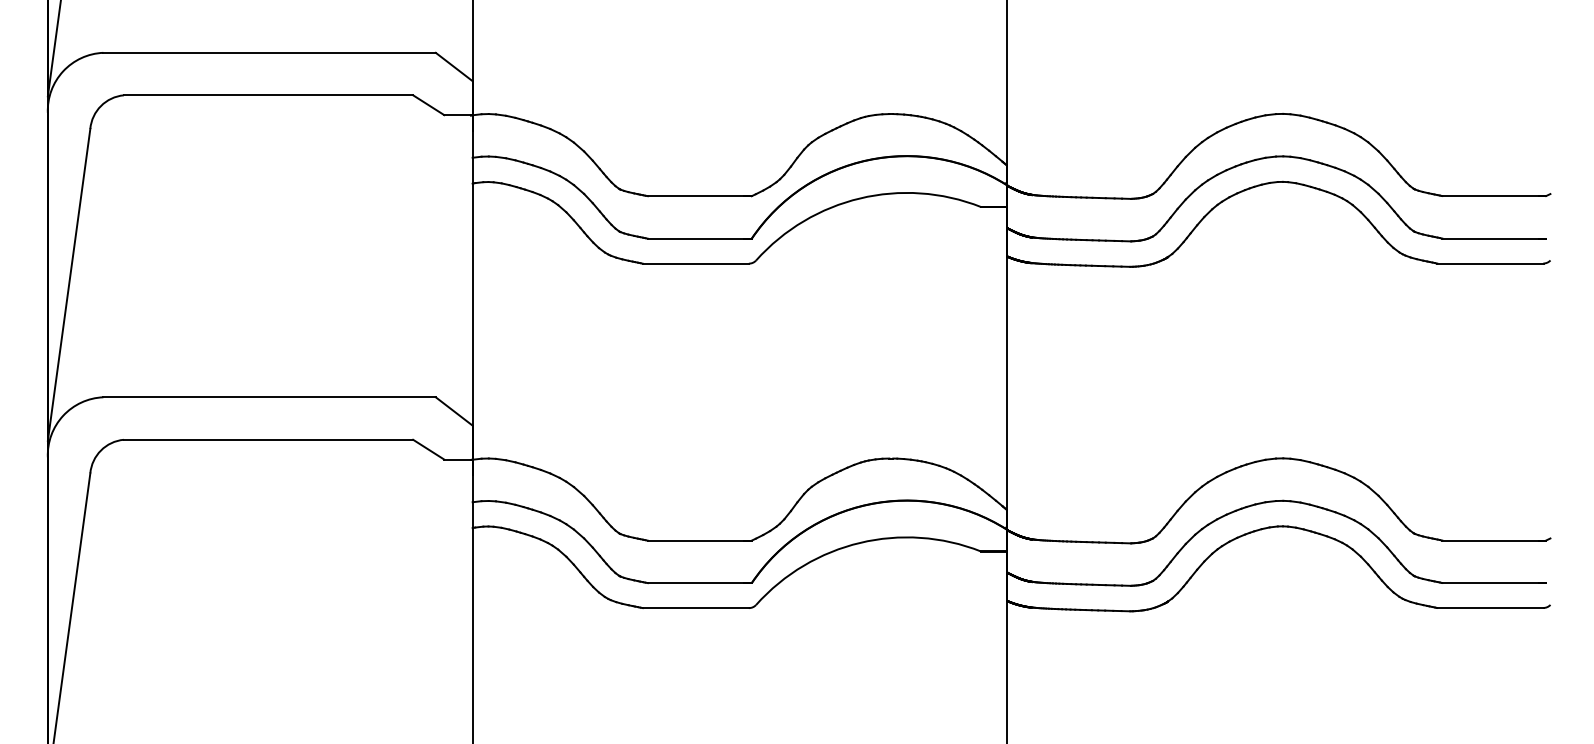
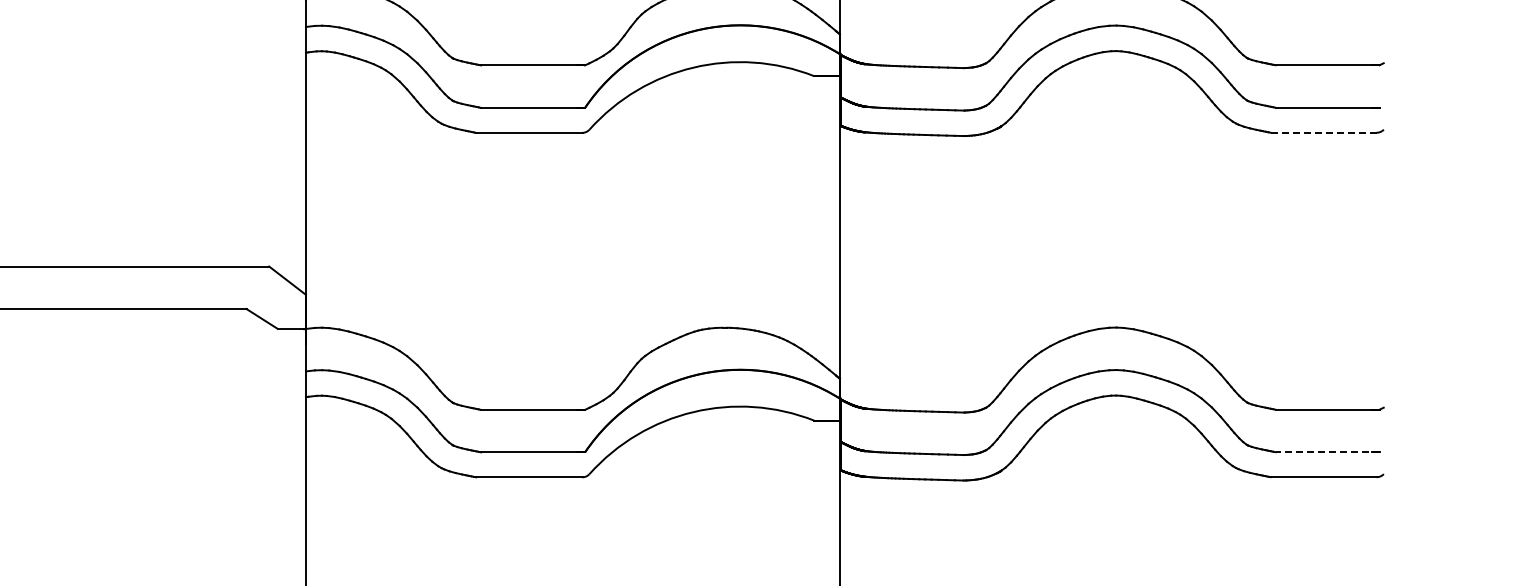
line: (1490, 263) -> (1323, 132), solid -> dashed
line: (1494, 582) -> (1327, 451), solid -> dashed

